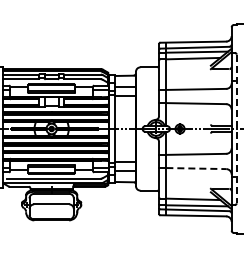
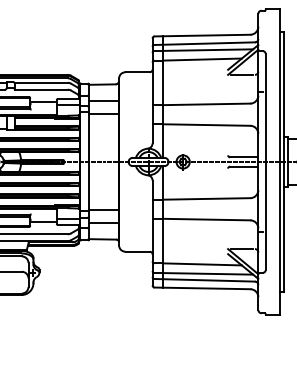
line: (236, 129) -> (265, 162), dashed -> solid
line: (196, 168) -> (207, 219), dashed -> solid

